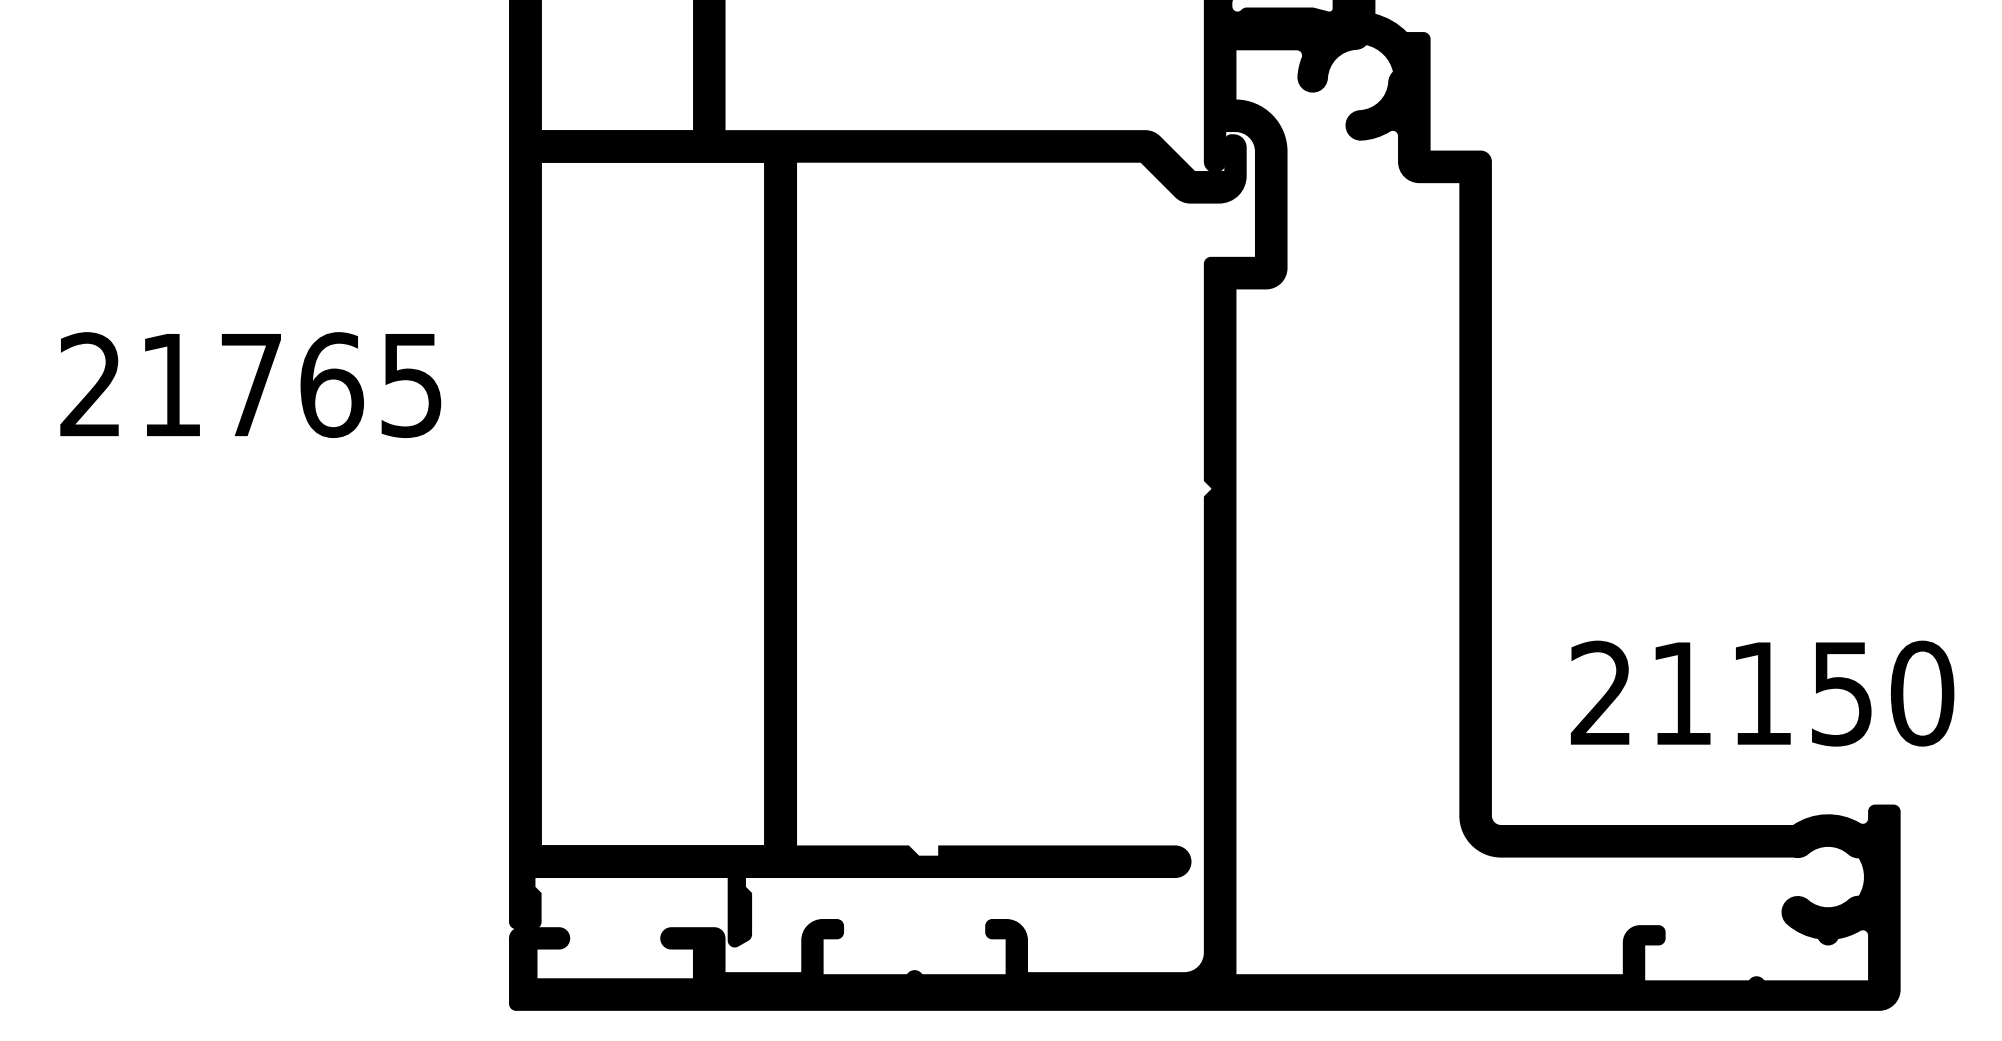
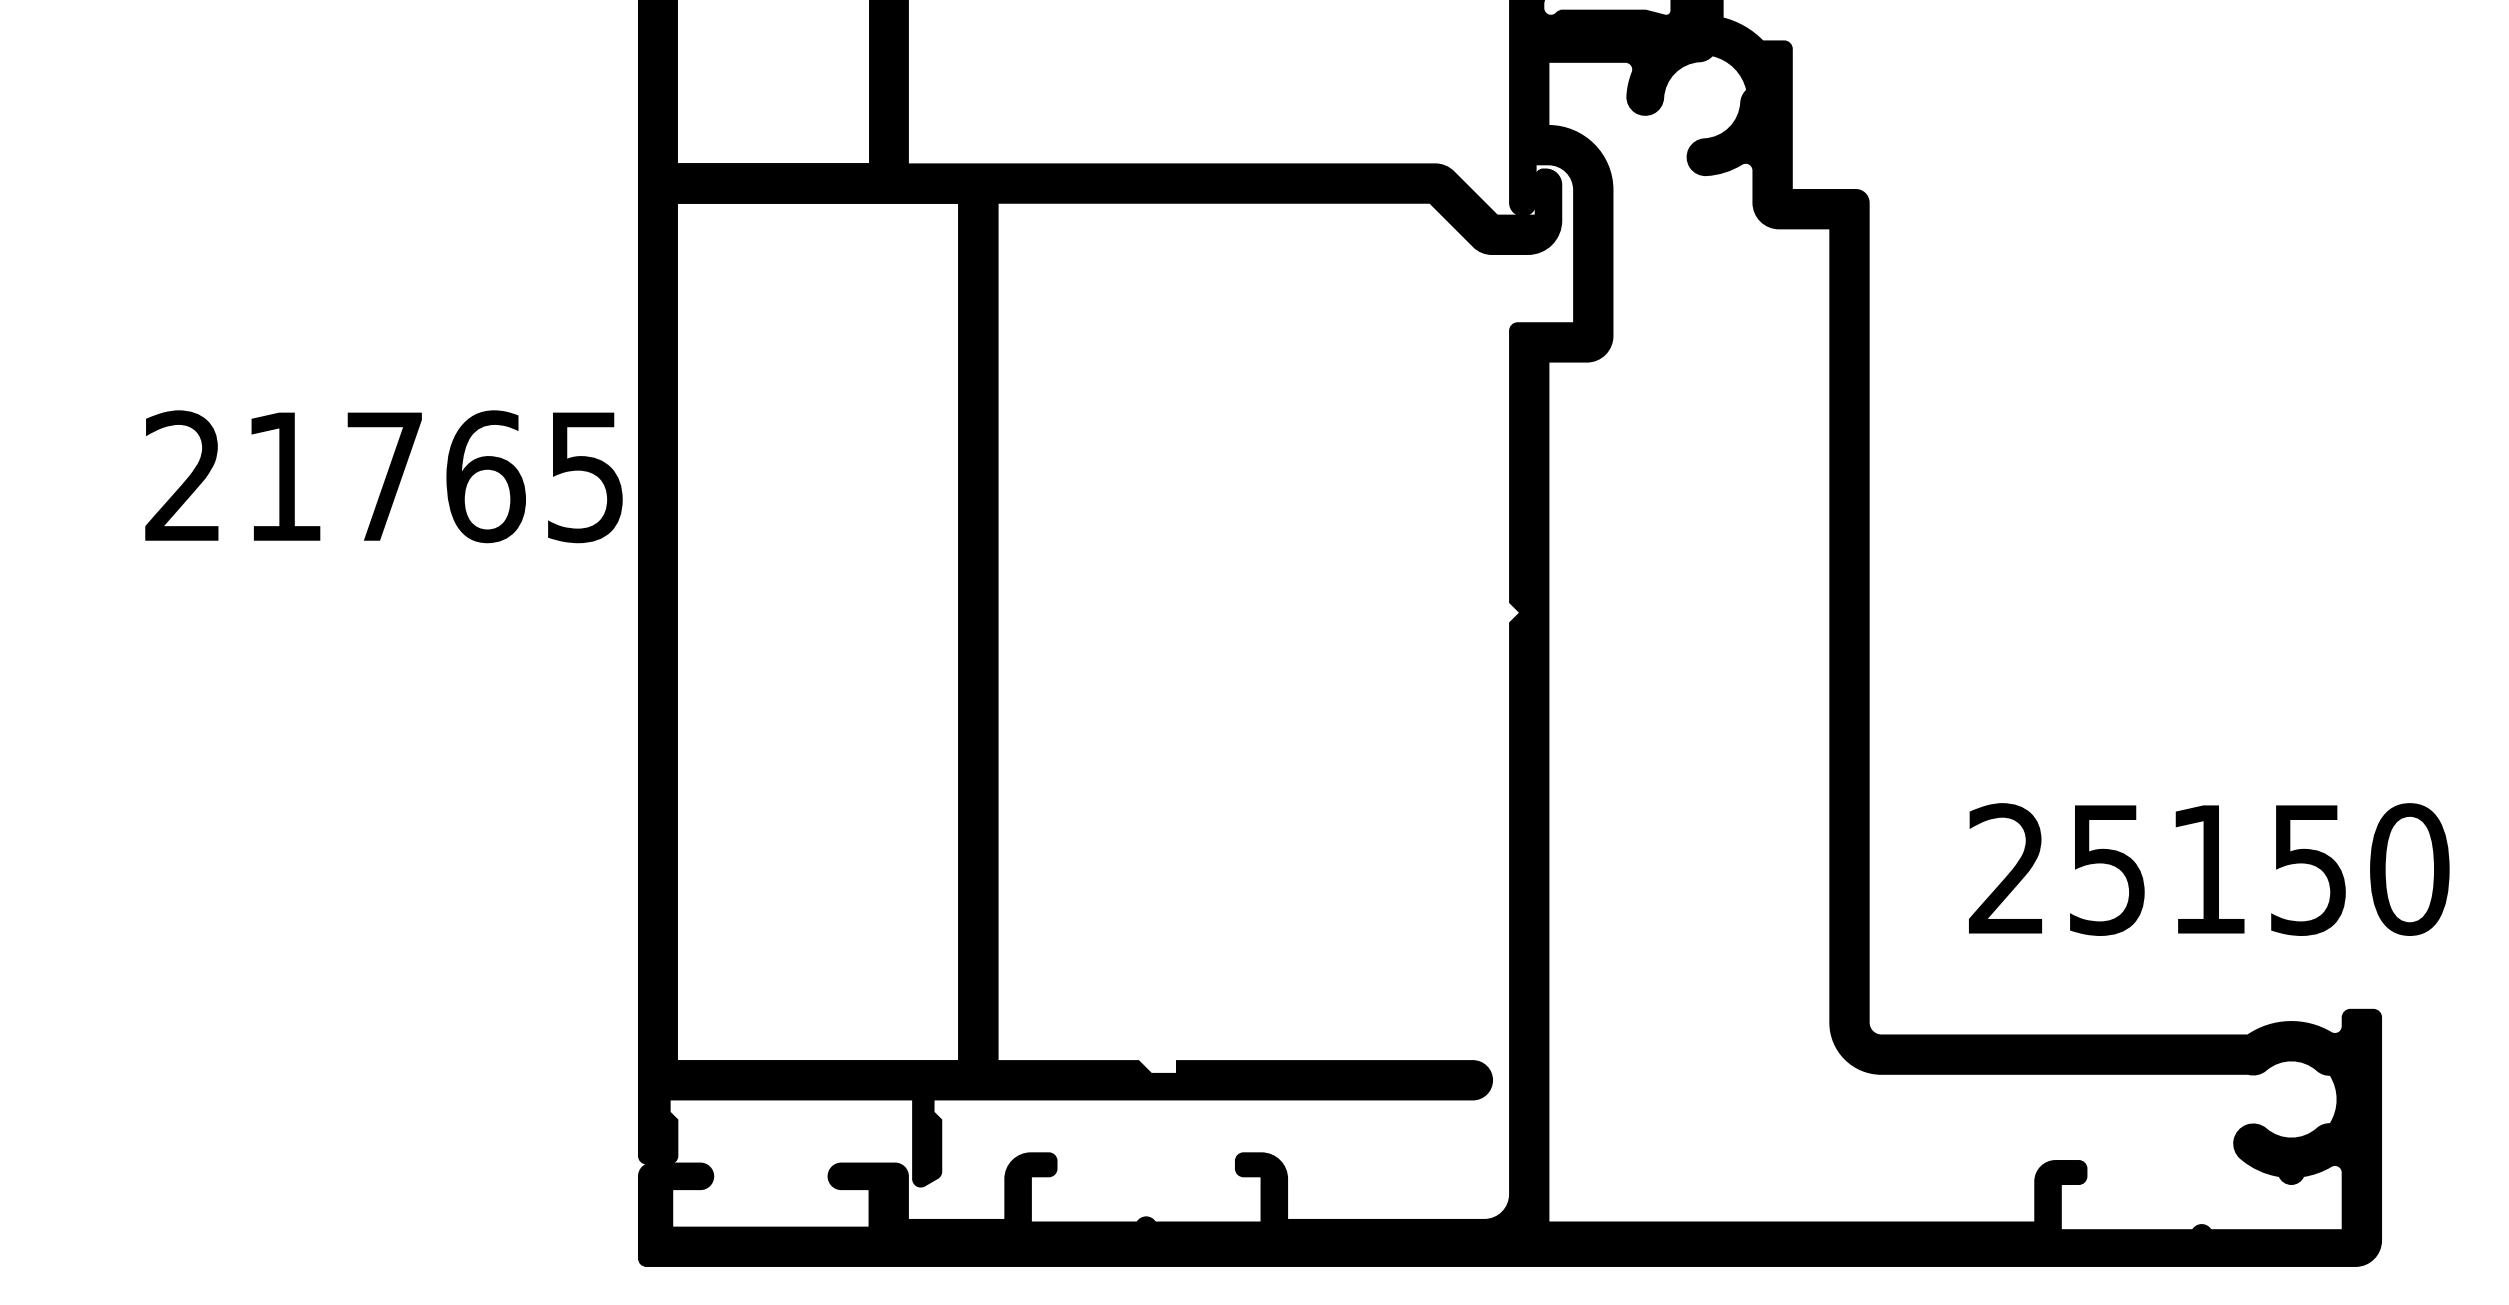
text: (250, 384) -> (383, 476), moved
text: (1681, 694) -> (2107, 870), 21150 -> 25150

